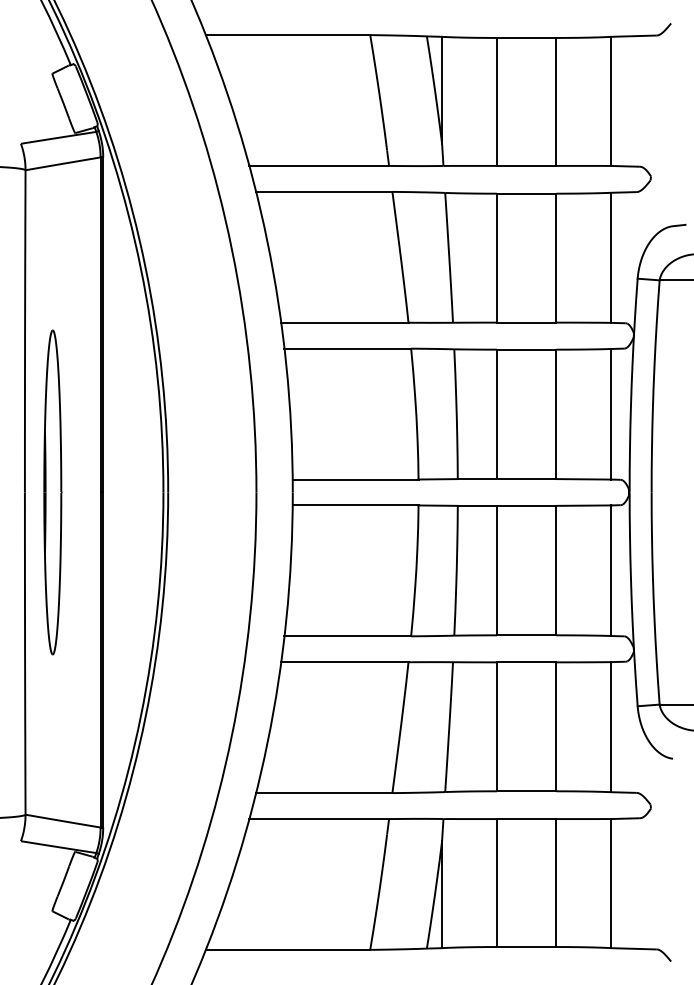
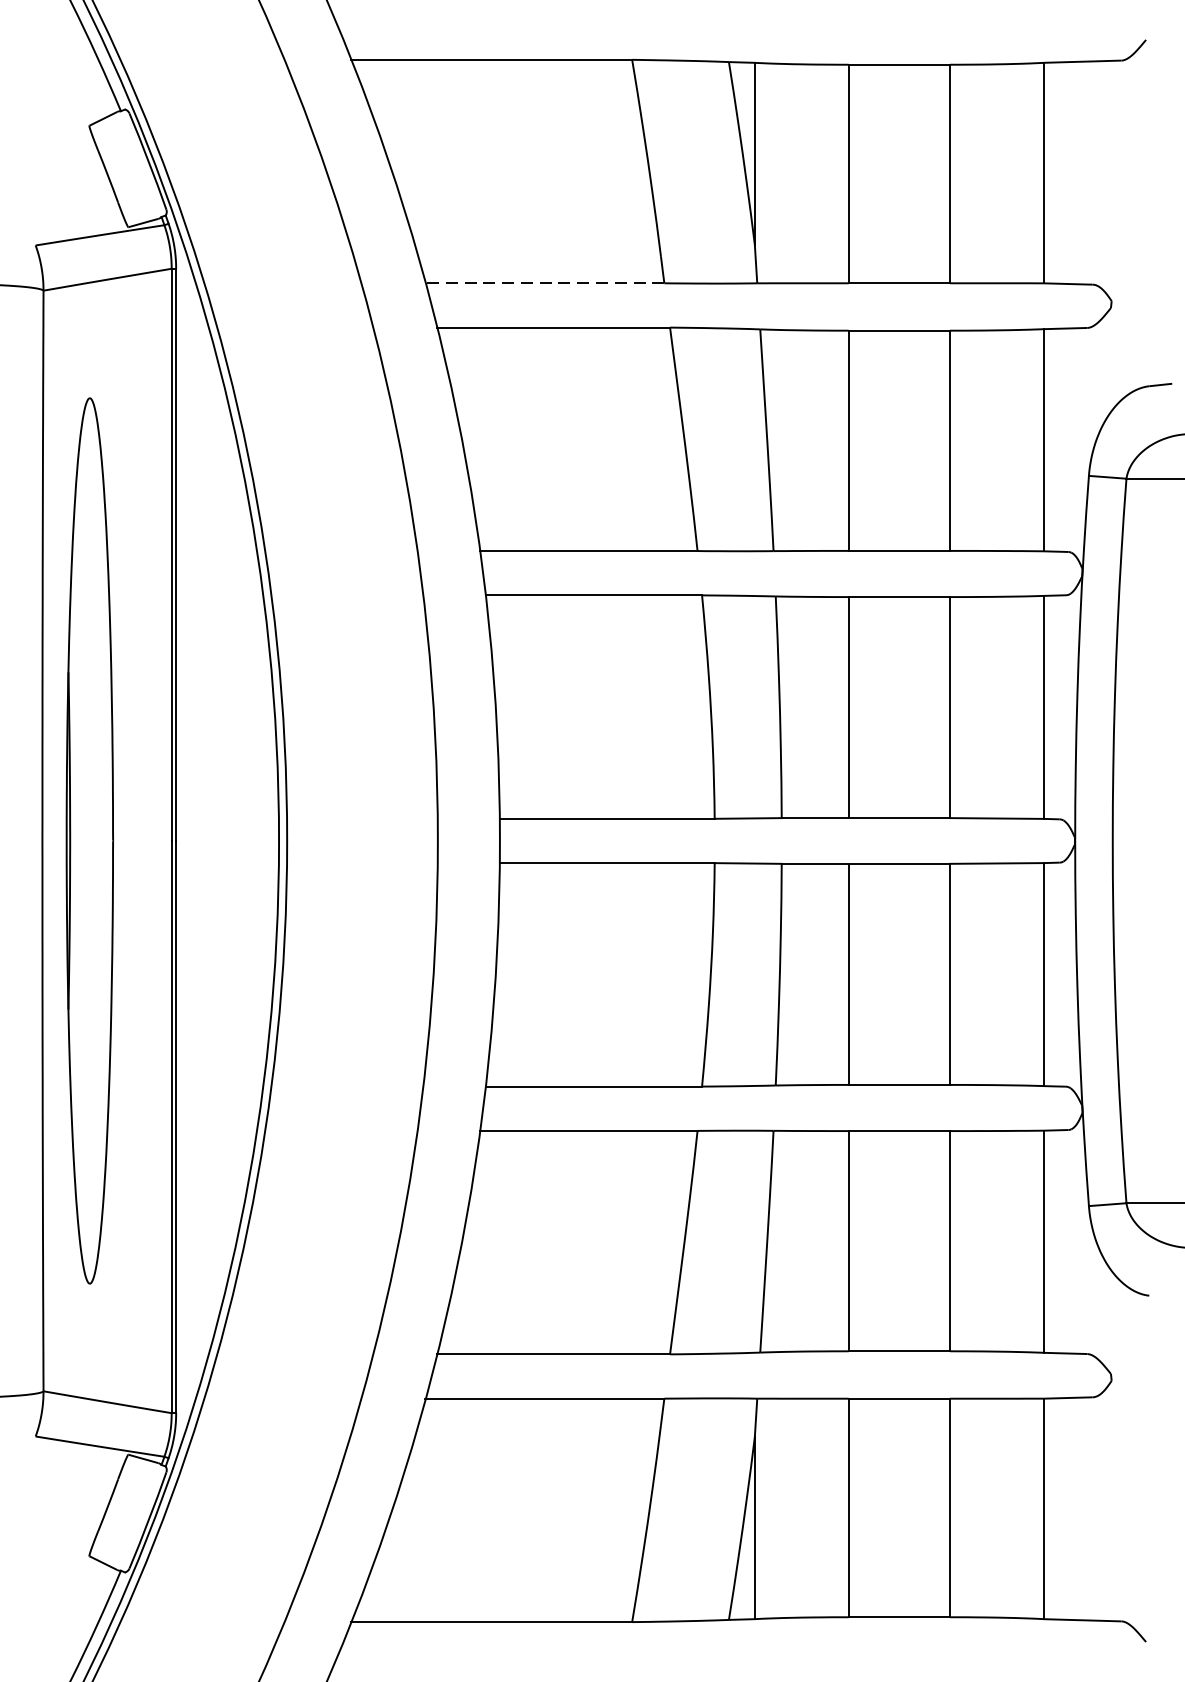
line: (319, 165) -> (545, 282), solid -> dashed
part: (52, 492) -> (89, 841), size x1.6

